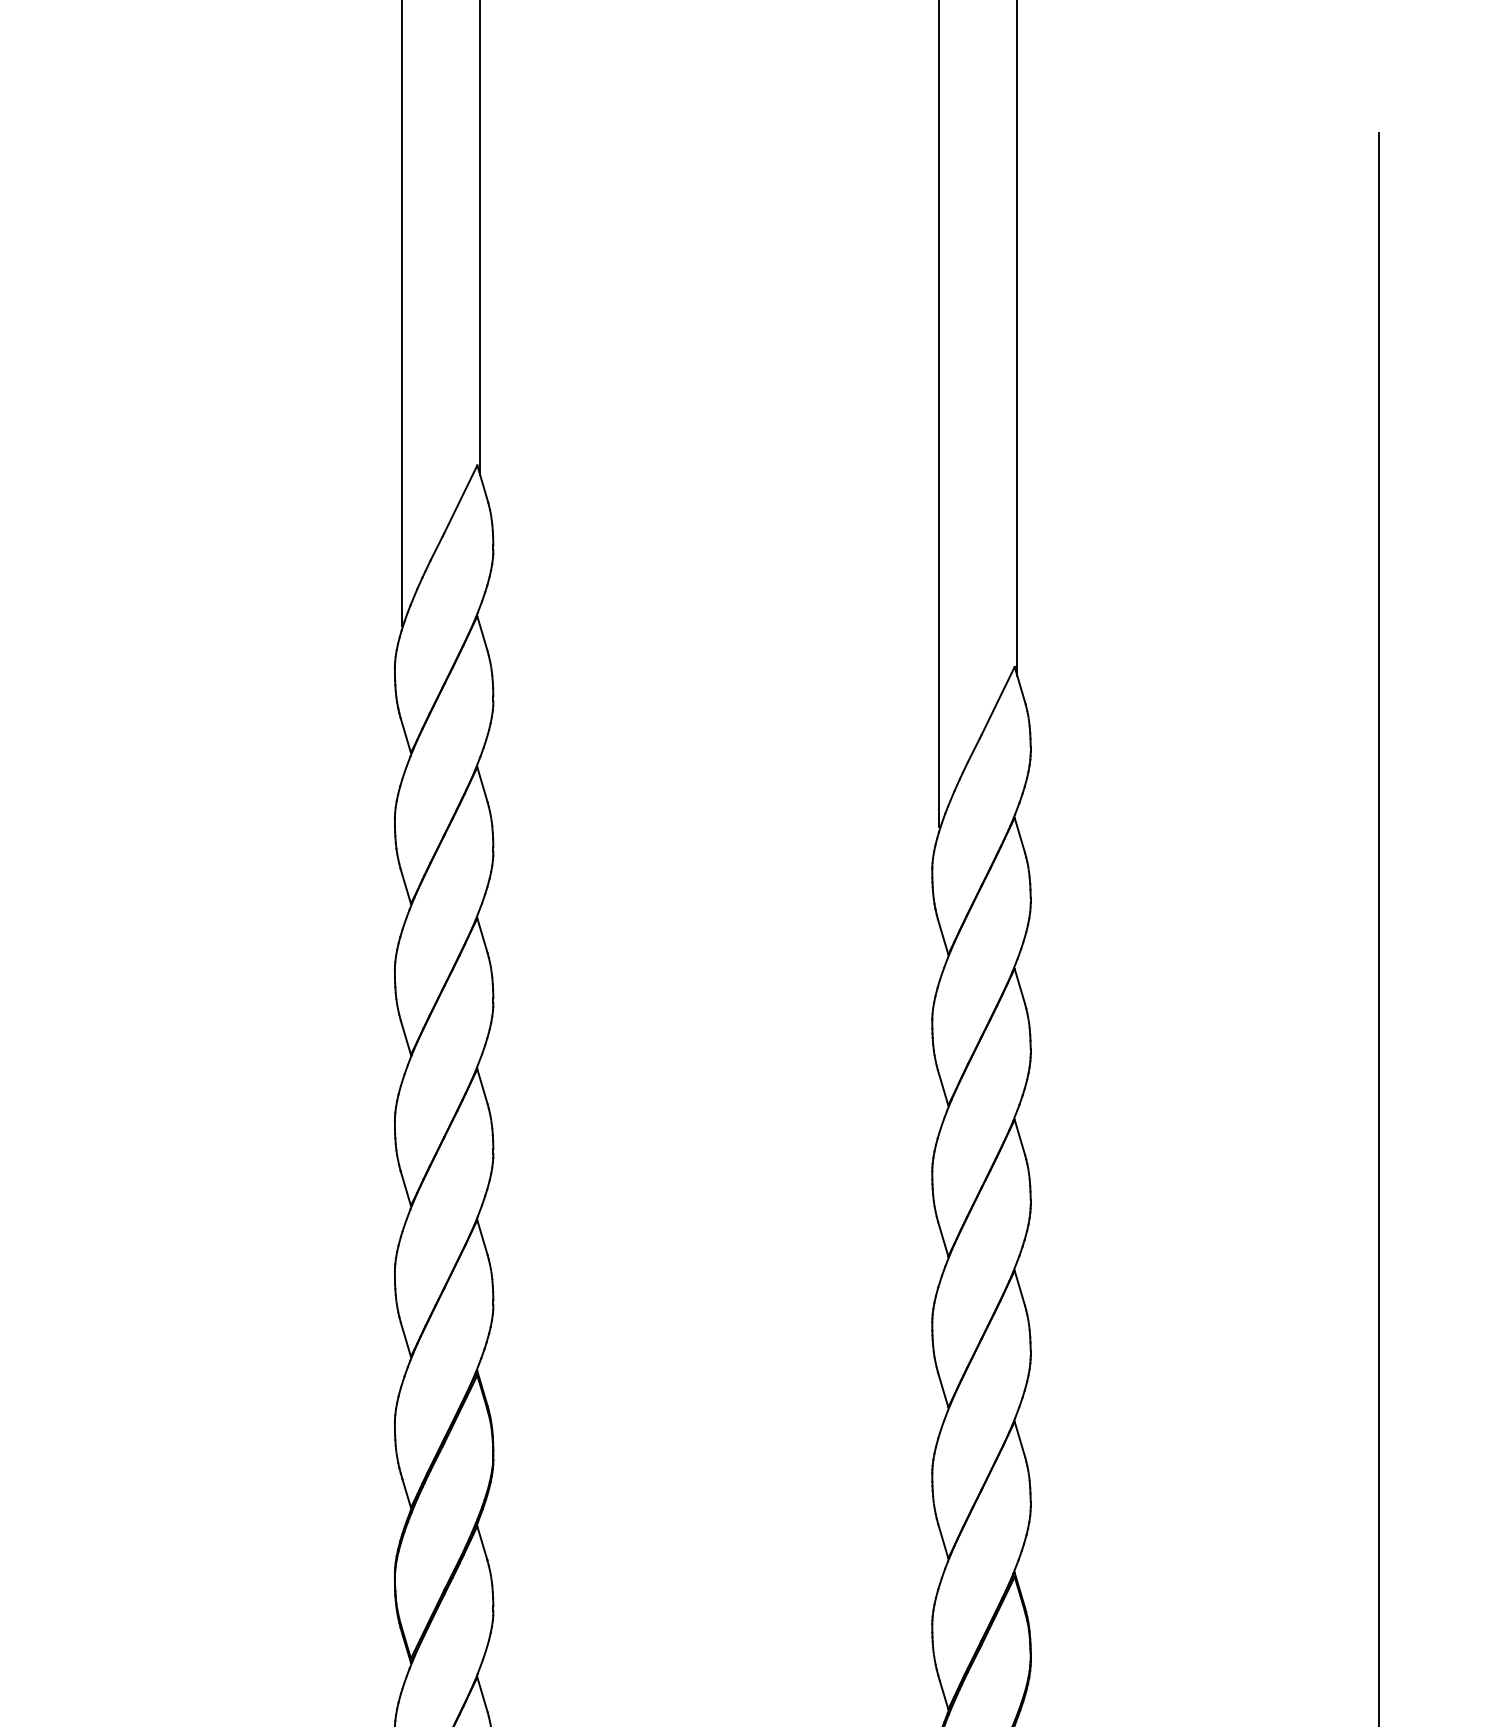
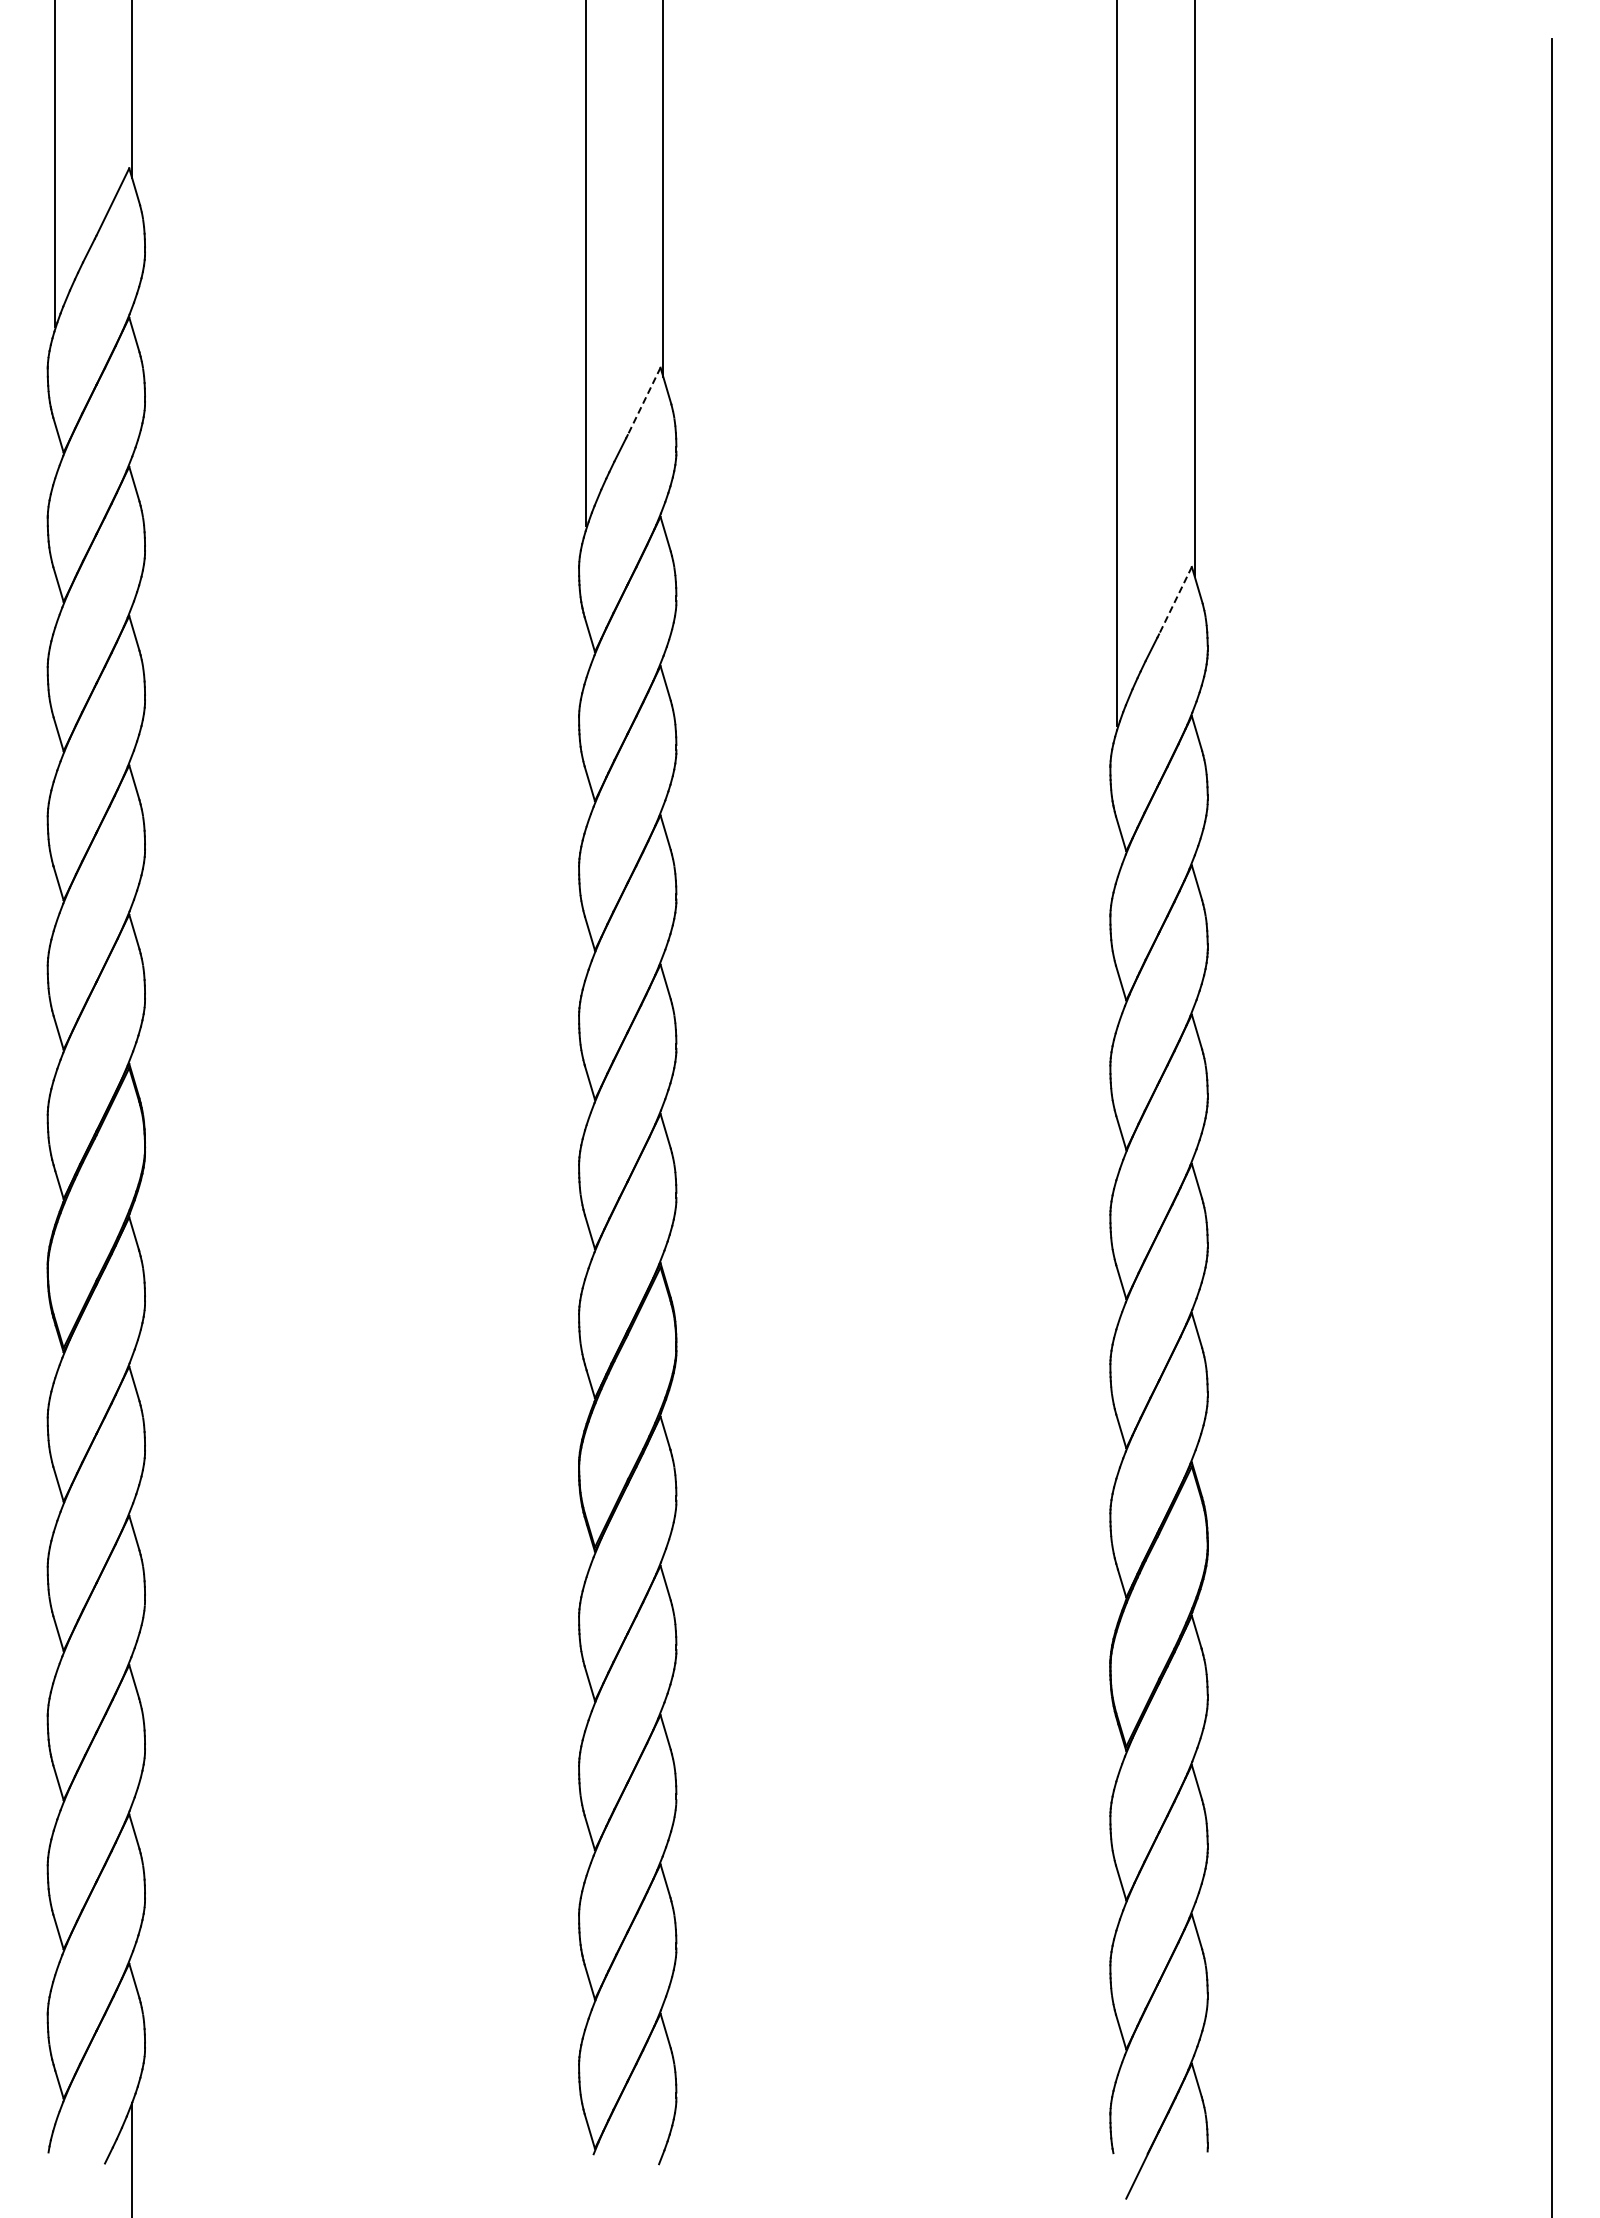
line: (461, 499) -> (644, 401), solid -> dashed
line: (998, 700) -> (1175, 600), solid -> dashed

